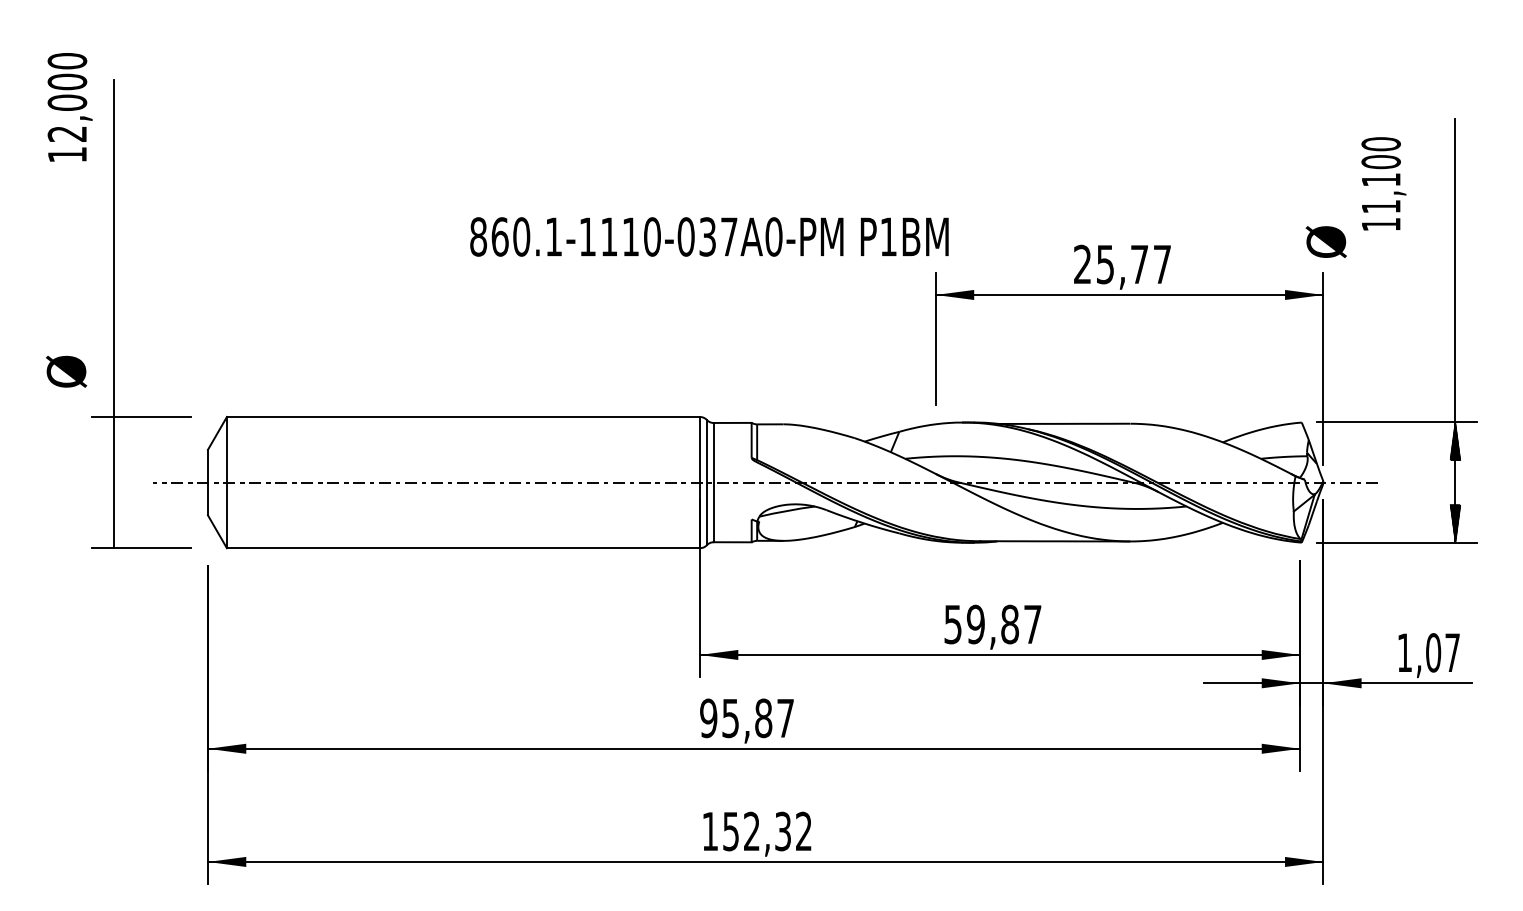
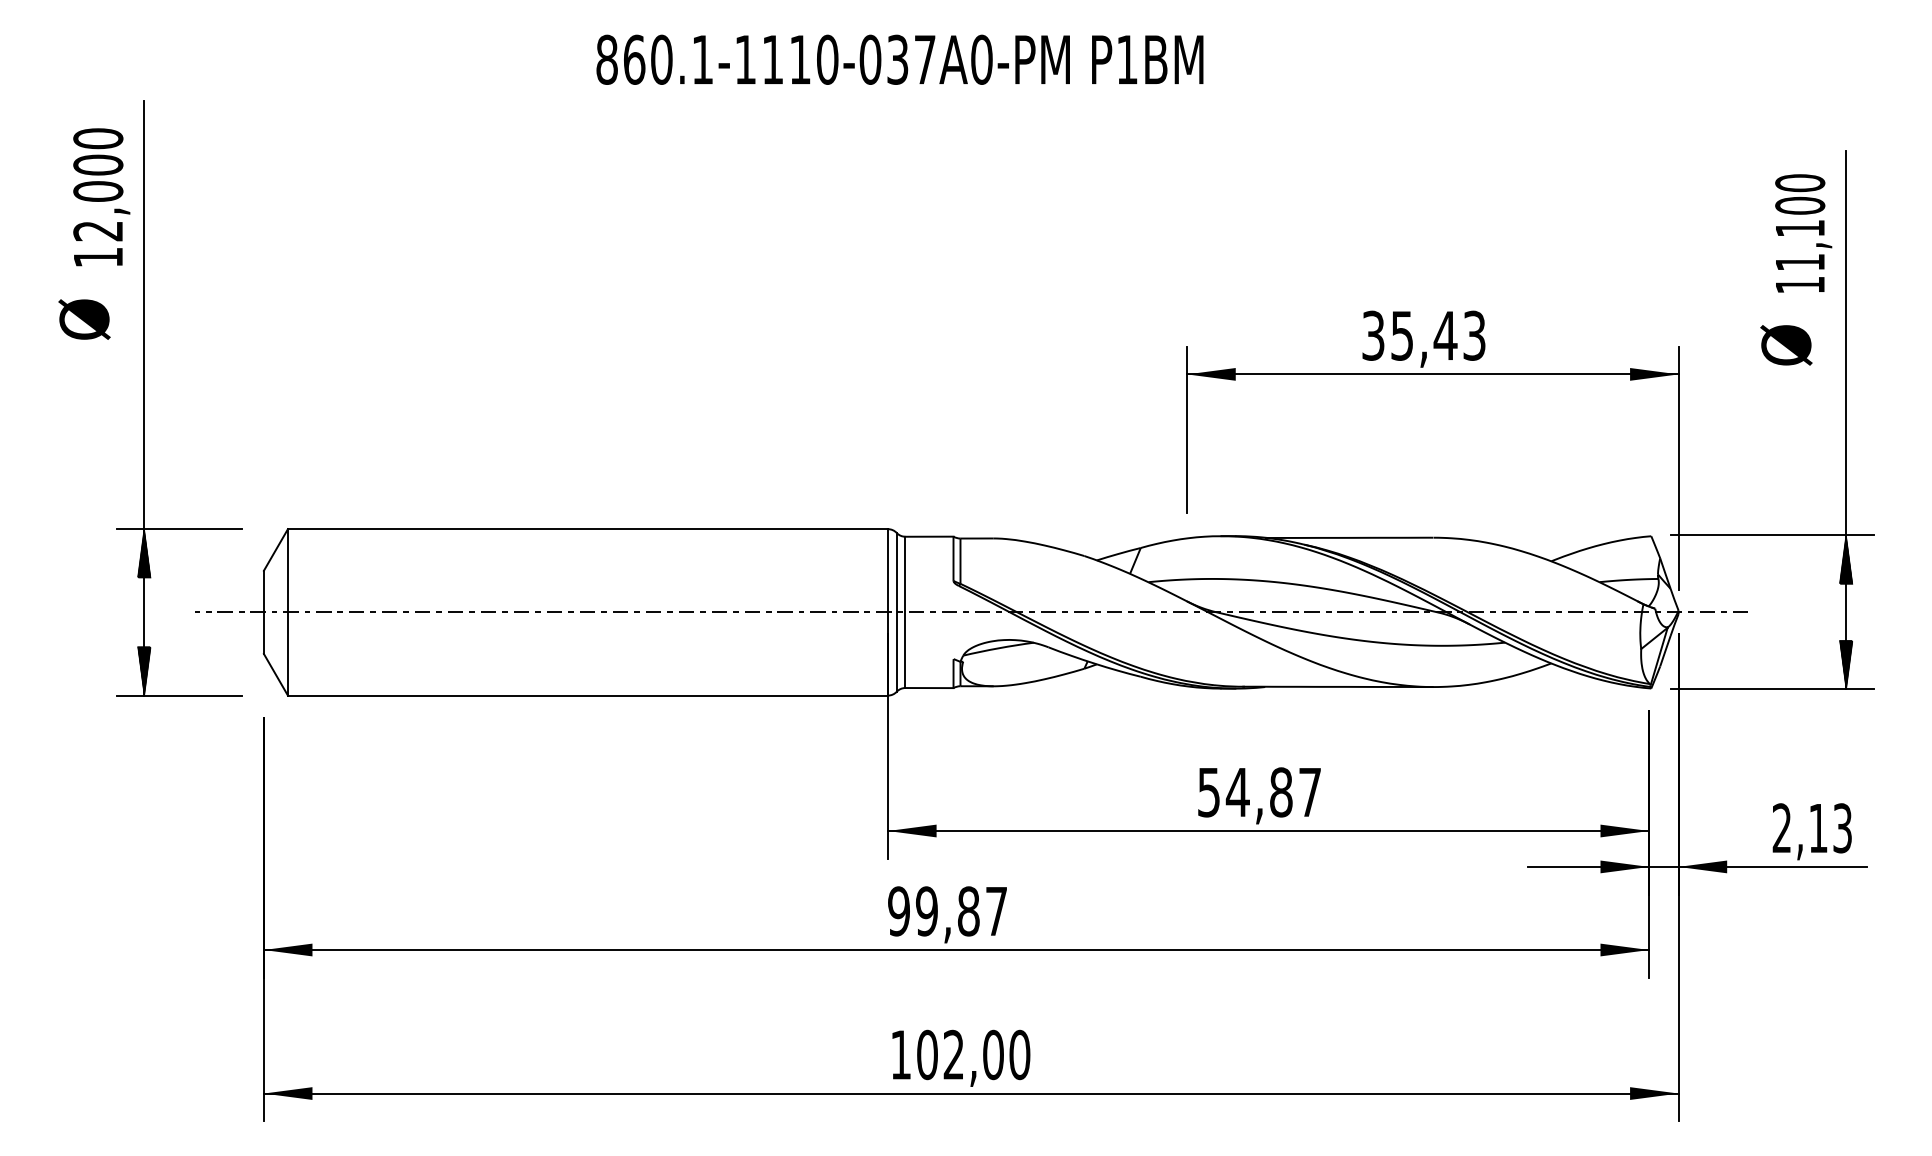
text: (69, 107) -> (100, 197), moved
text: (1383, 183) -> (1803, 232), moved
text: (709, 236) -> (900, 59), moved
text: (1325, 241) -> (1785, 344), moved
text: (1122, 264) -> (1423, 335), 25,77 -> 35,43
text: (66, 371) -> (84, 319), moved
hatch: (113, 436) -> (144, 553), added
hatch: (113, 528) -> (144, 670), added
text: (975, 624) -> (1237, 792), 59,87 -> 54,87
text: (1428, 652) -> (1812, 827), 1,07 -> 2,13
text: (730, 717) -> (926, 910), 95,87 -> 99,87
text: (767, 831) -> (973, 1054), 152,32 -> 102,00

